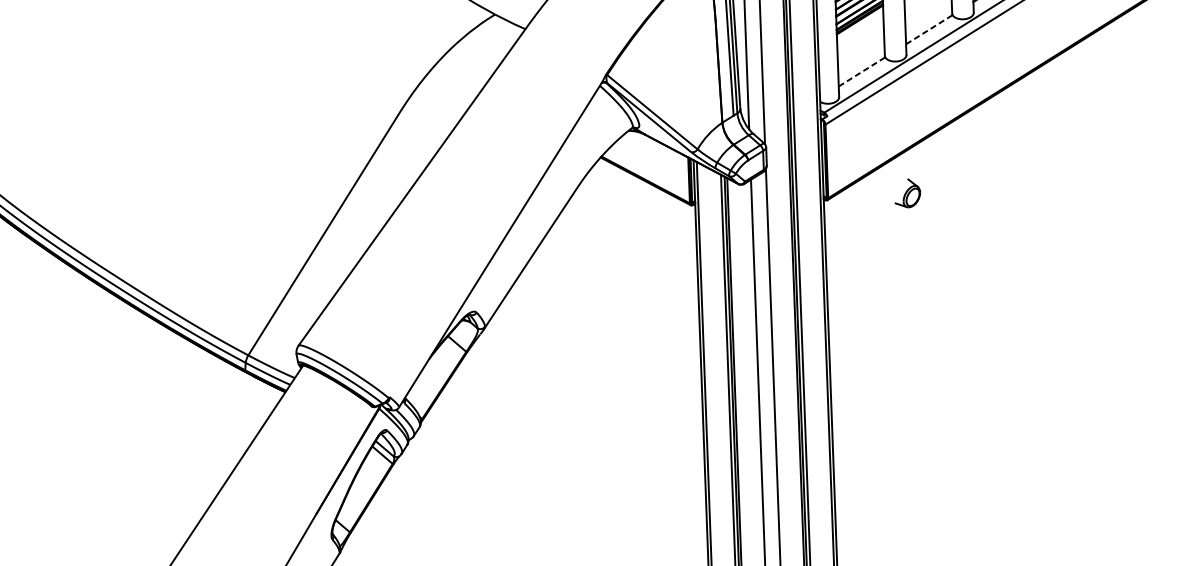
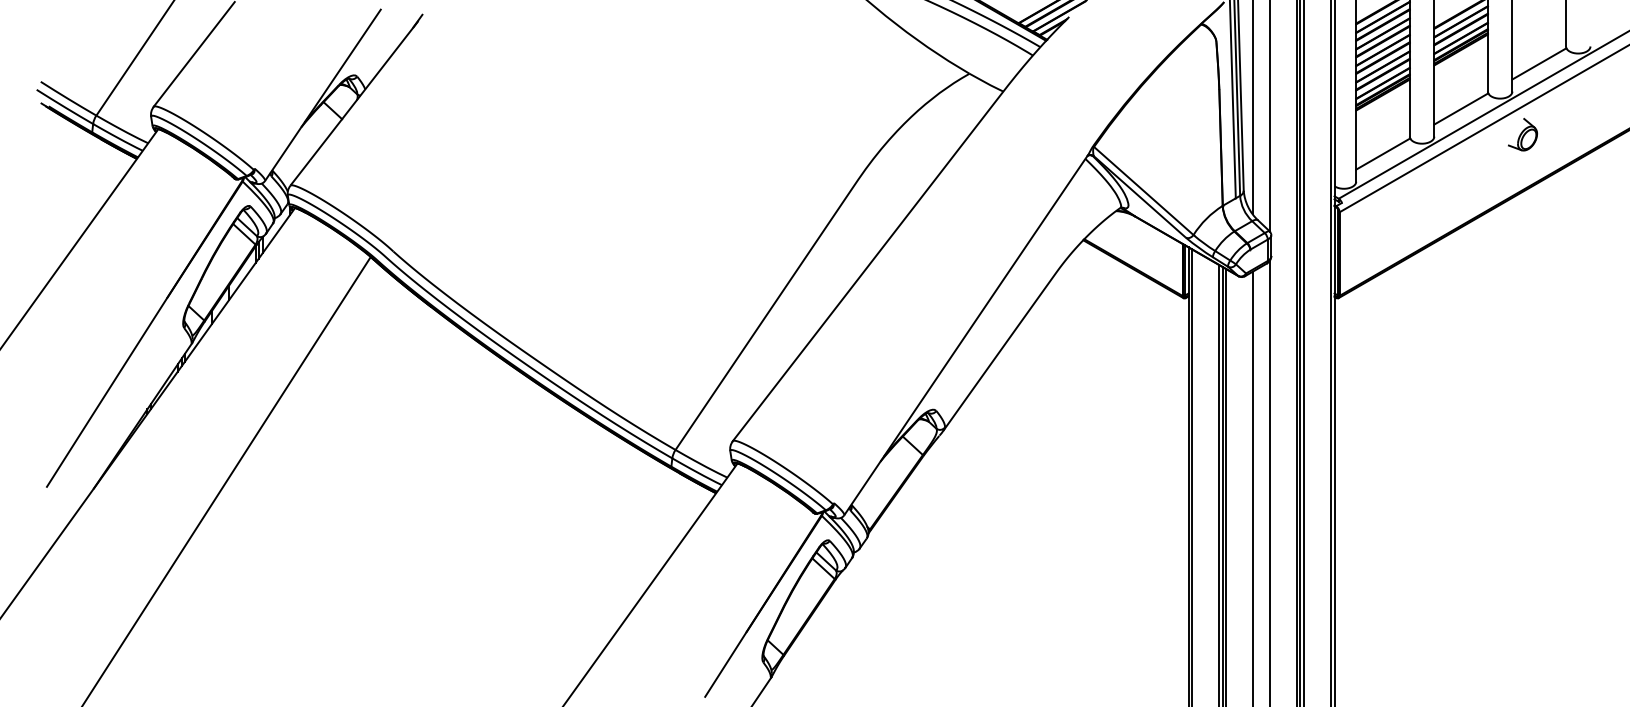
line: (929, 29) -> (1461, 108), dashed -> solid
line: (862, 71) -> (1383, 153), dashed -> solid
part: (907, 193) -> (1522, 134), moved

